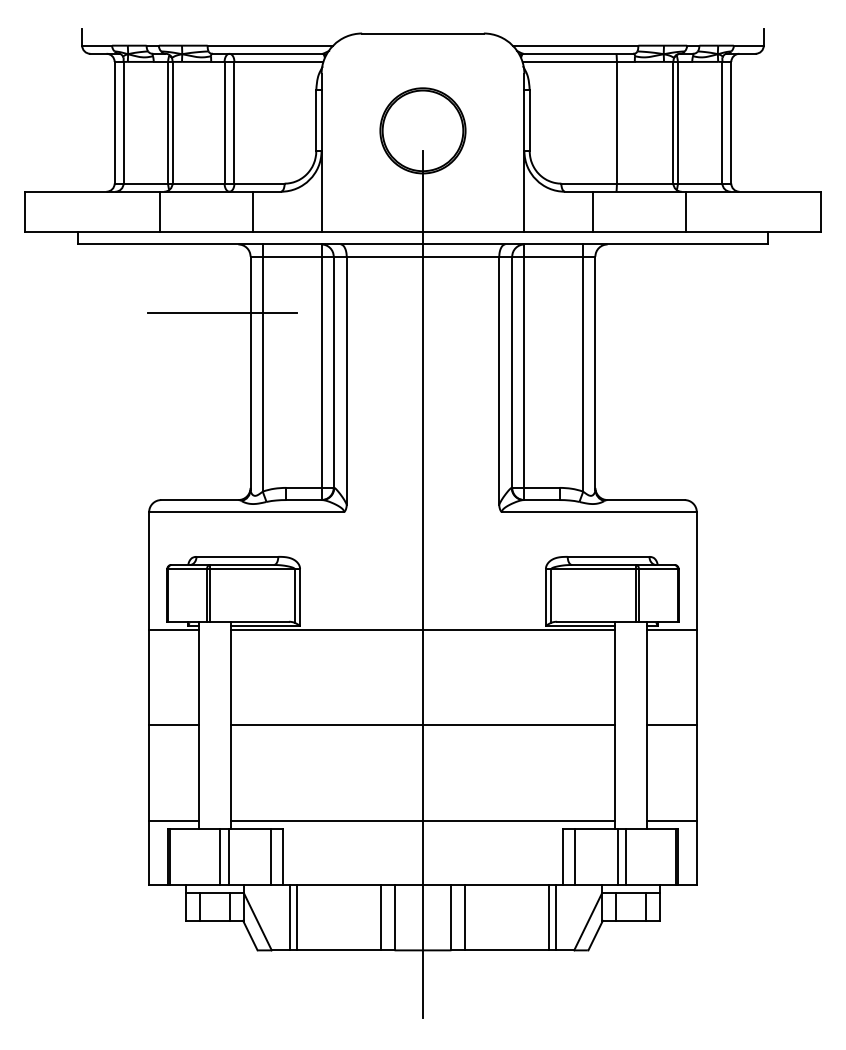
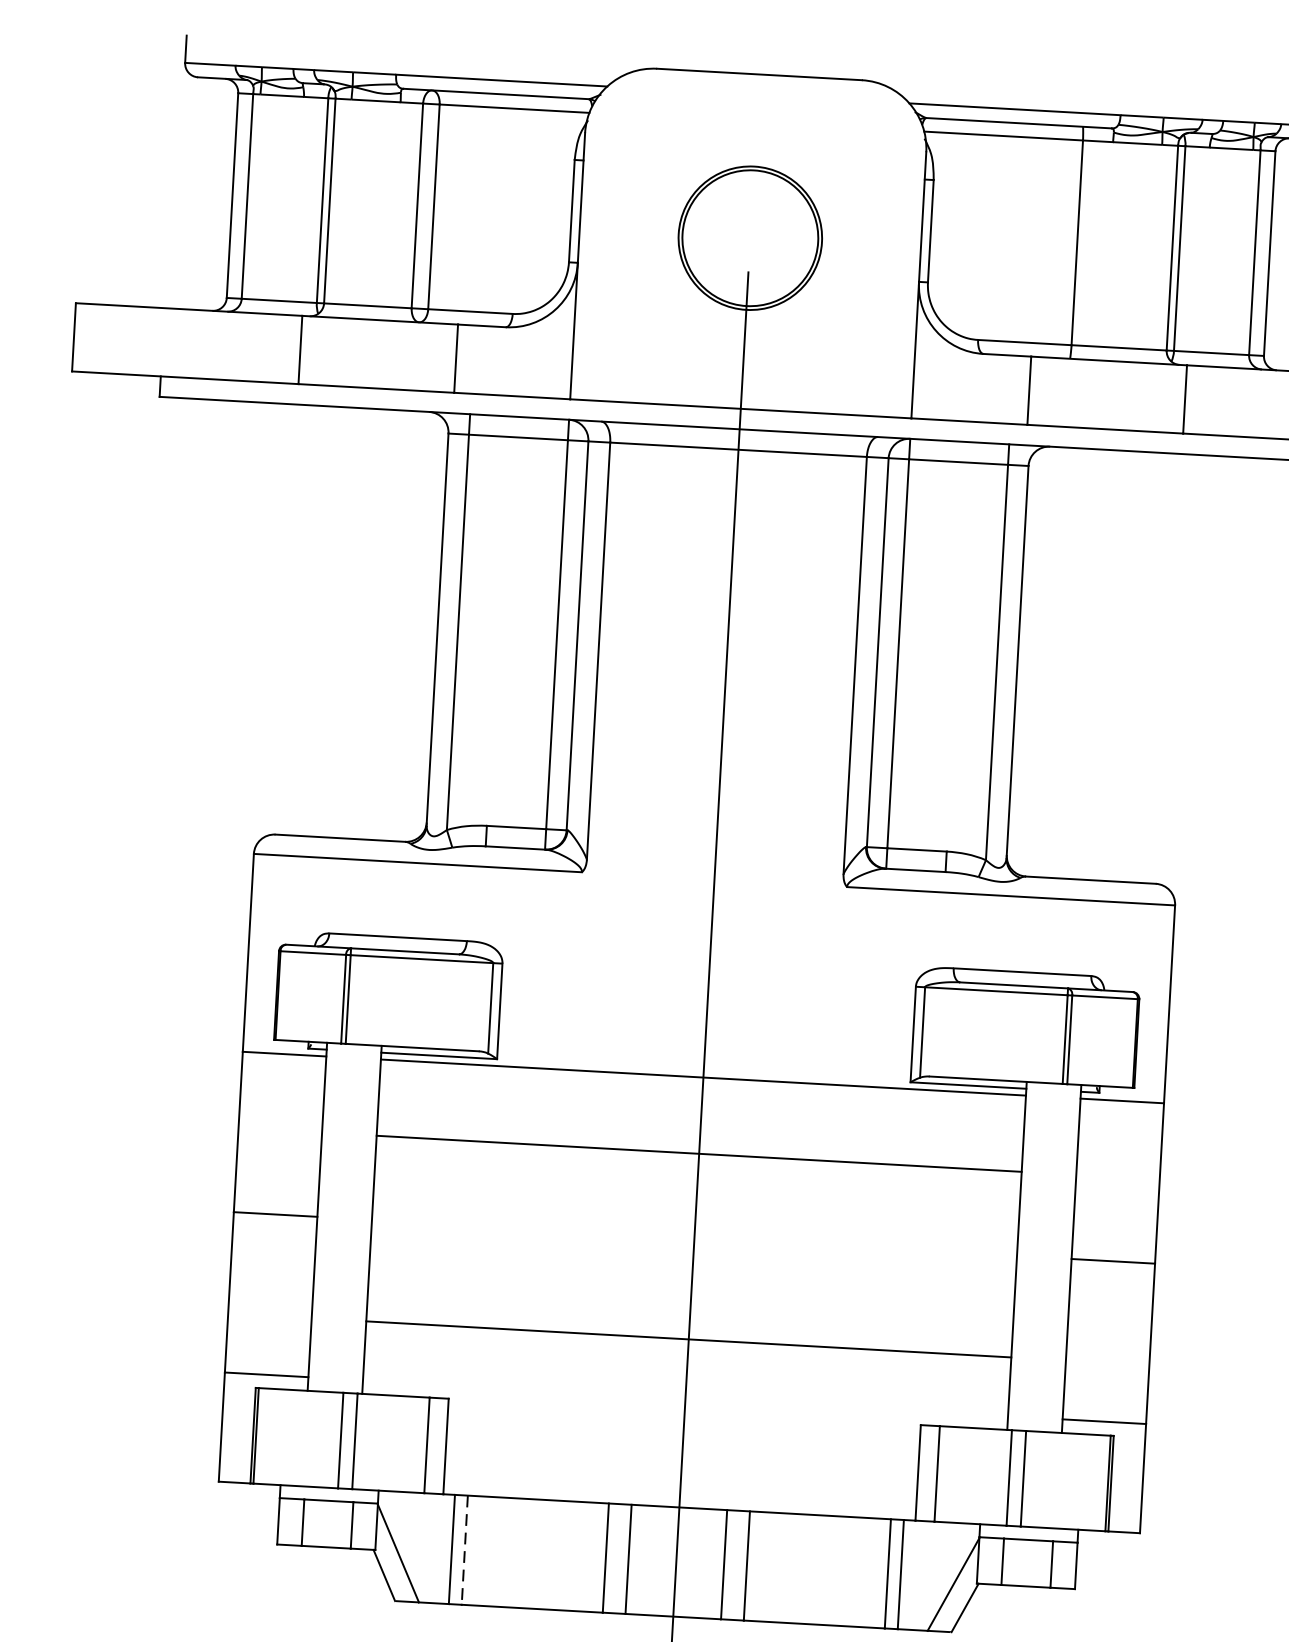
line: (222, 313) -> (395, 526), removed
line: (422, 725) -> (698, 1154), moved
line: (422, 820) -> (687, 1339), moved
line: (297, 918) -> (465, 1551), solid -> dashed

